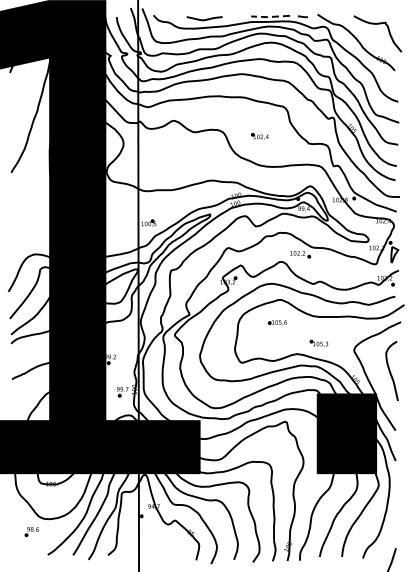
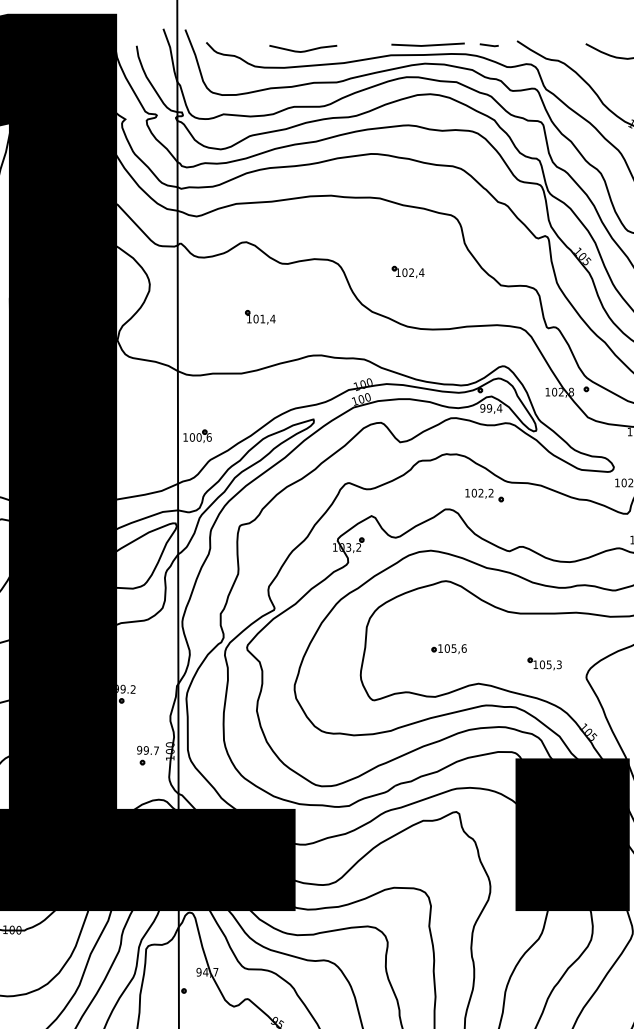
line: (270, 16) -> (427, 44), dashed -> solid
part: (181, 160) -> (259, 317), added
part: (276, 322) -> (446, 648), moved
part: (318, 342) -> (543, 661), moved

